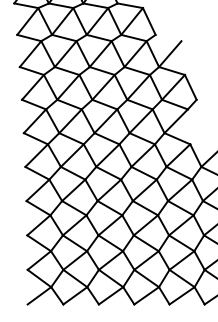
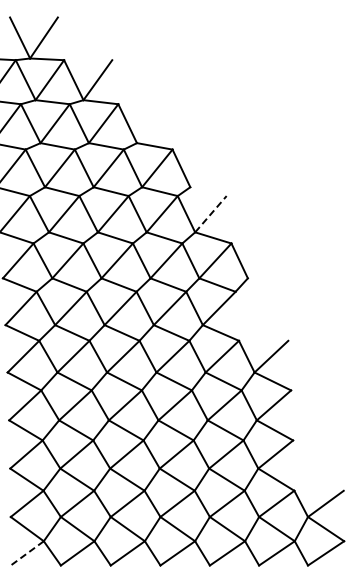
line: (170, 53) -> (211, 213), solid -> dashed
line: (38, 295) -> (26, 553), solid -> dashed

